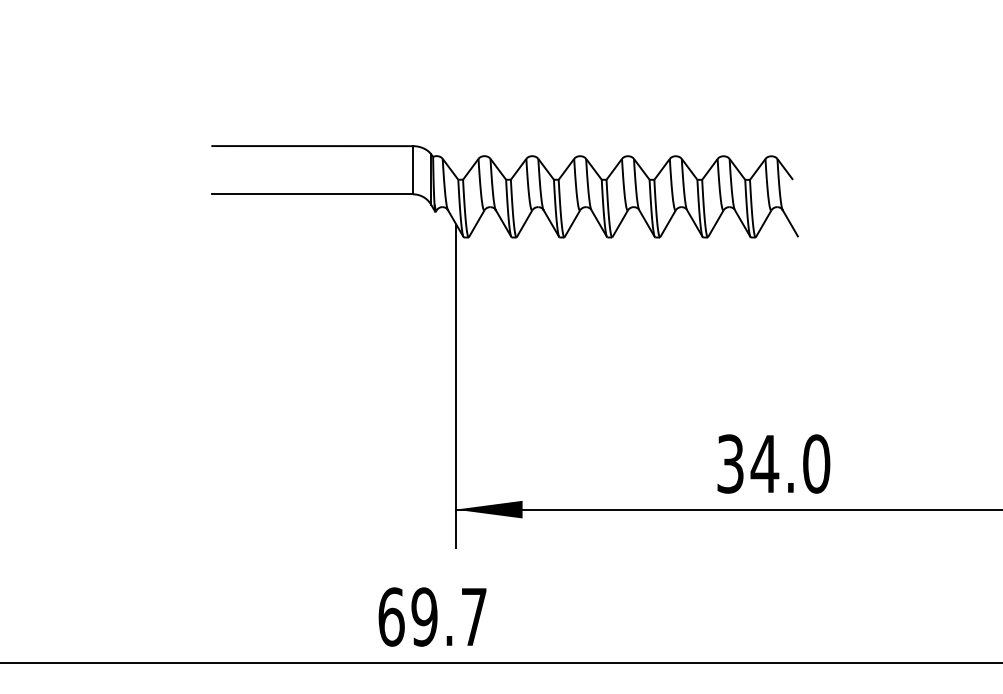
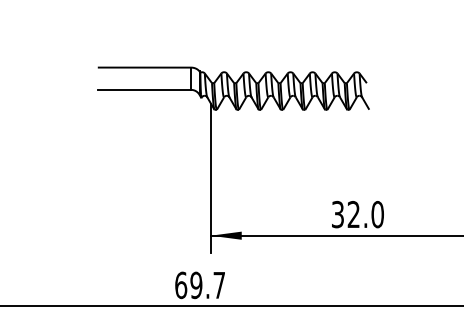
text: (764, 463) -> (353, 214), 34.0 -> 32.0

